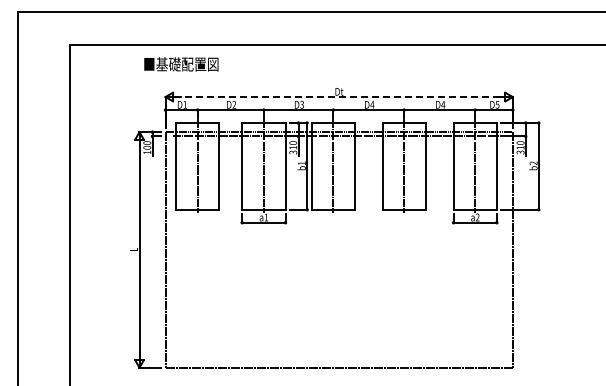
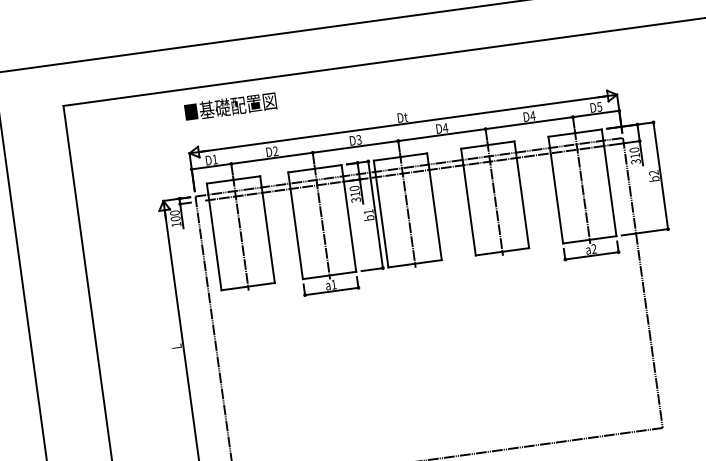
text: (181, 64) -> (230, 106), moved
line: (339, 97) -> (403, 124), dashed -> solid

